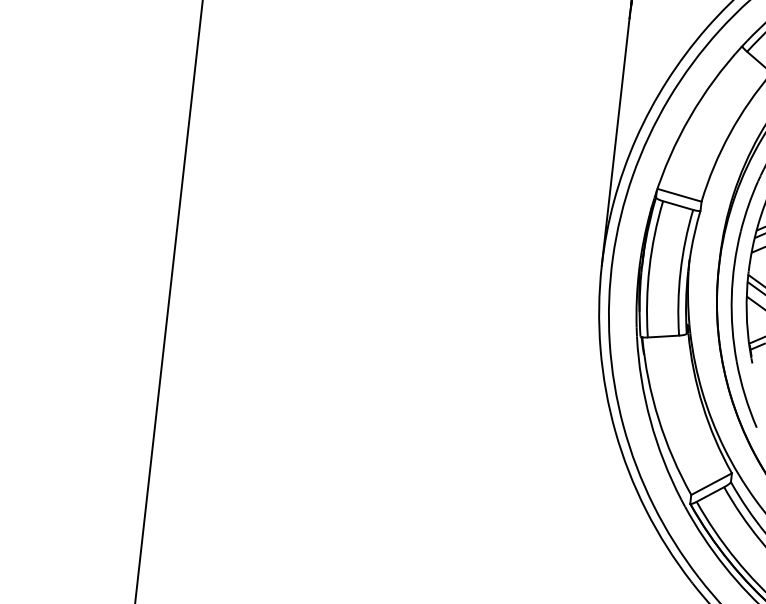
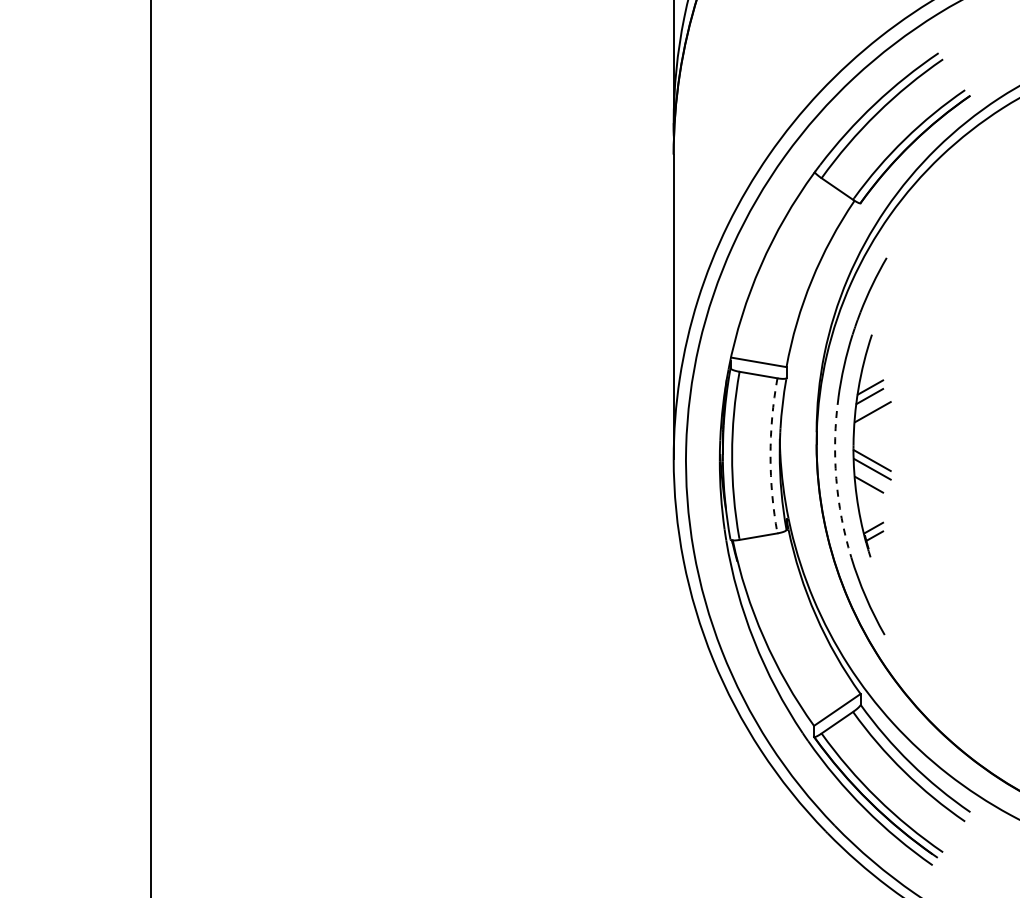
arc: (680, 271) -> (770, 455), solid -> dashed
arc: (731, 296) -> (836, 478), solid -> dashed

